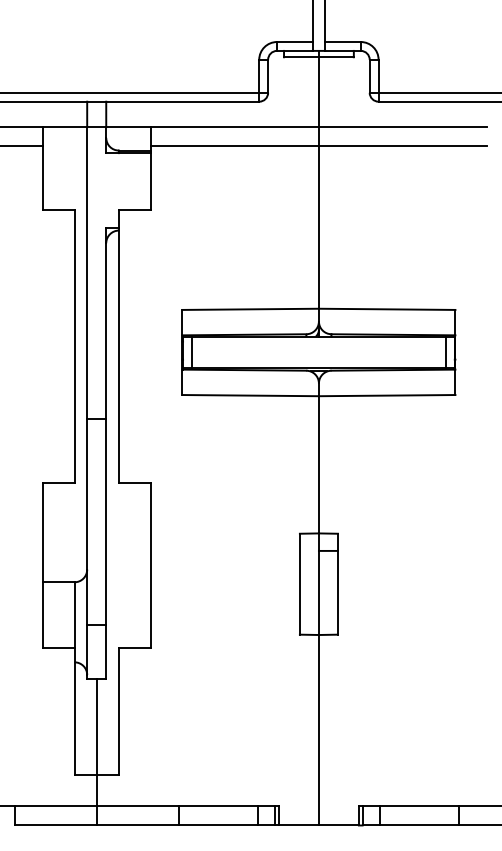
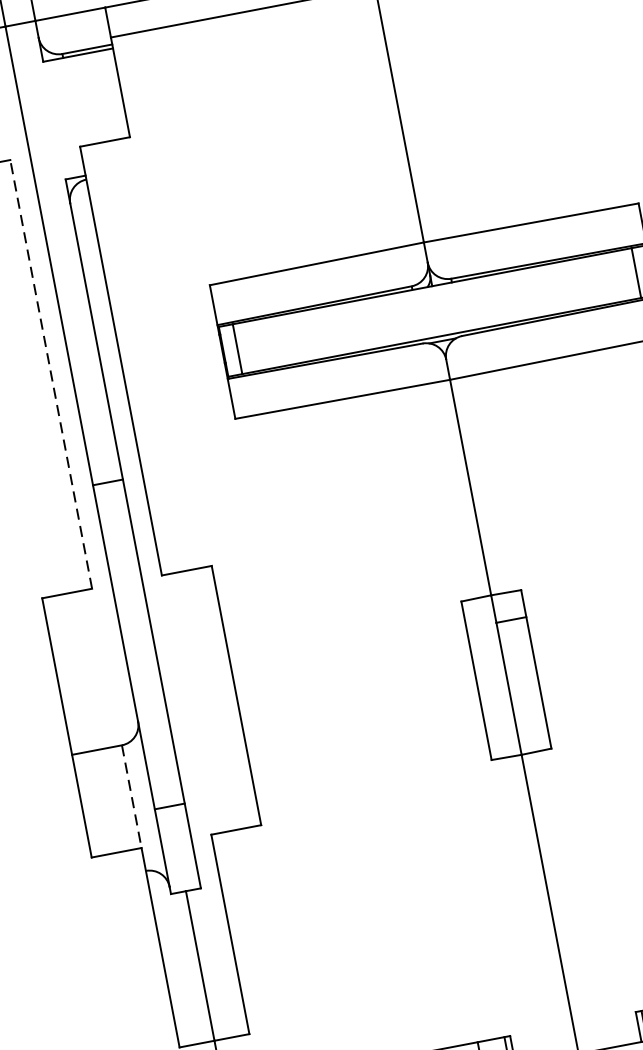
line: (74, 345) -> (51, 373), solid -> dashed
line: (74, 615) -> (131, 797), solid -> dashed

